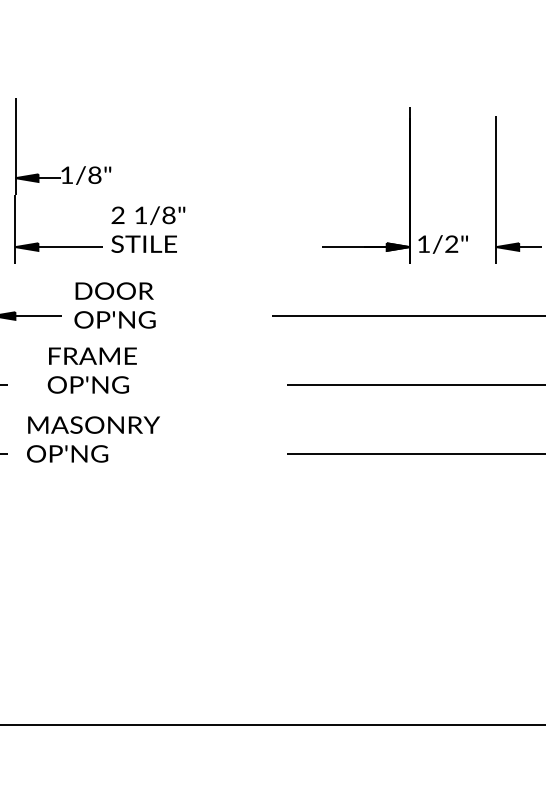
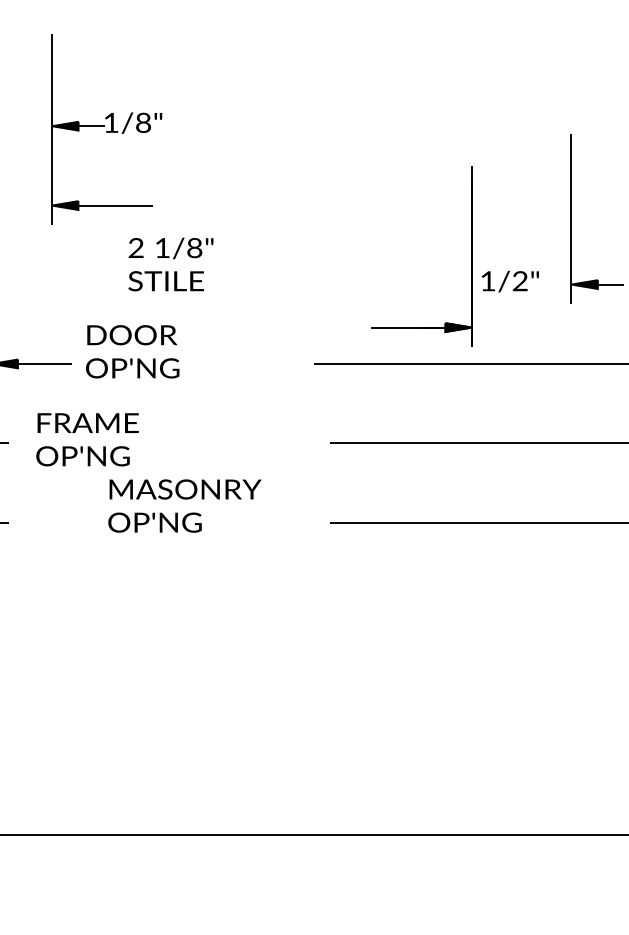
part: (62, 181) -> (106, 129), moved
part: (409, 185) -> (471, 256), moved
text: (92, 370) -> (87, 439), moved
text: (93, 439) -> (184, 505), moved

